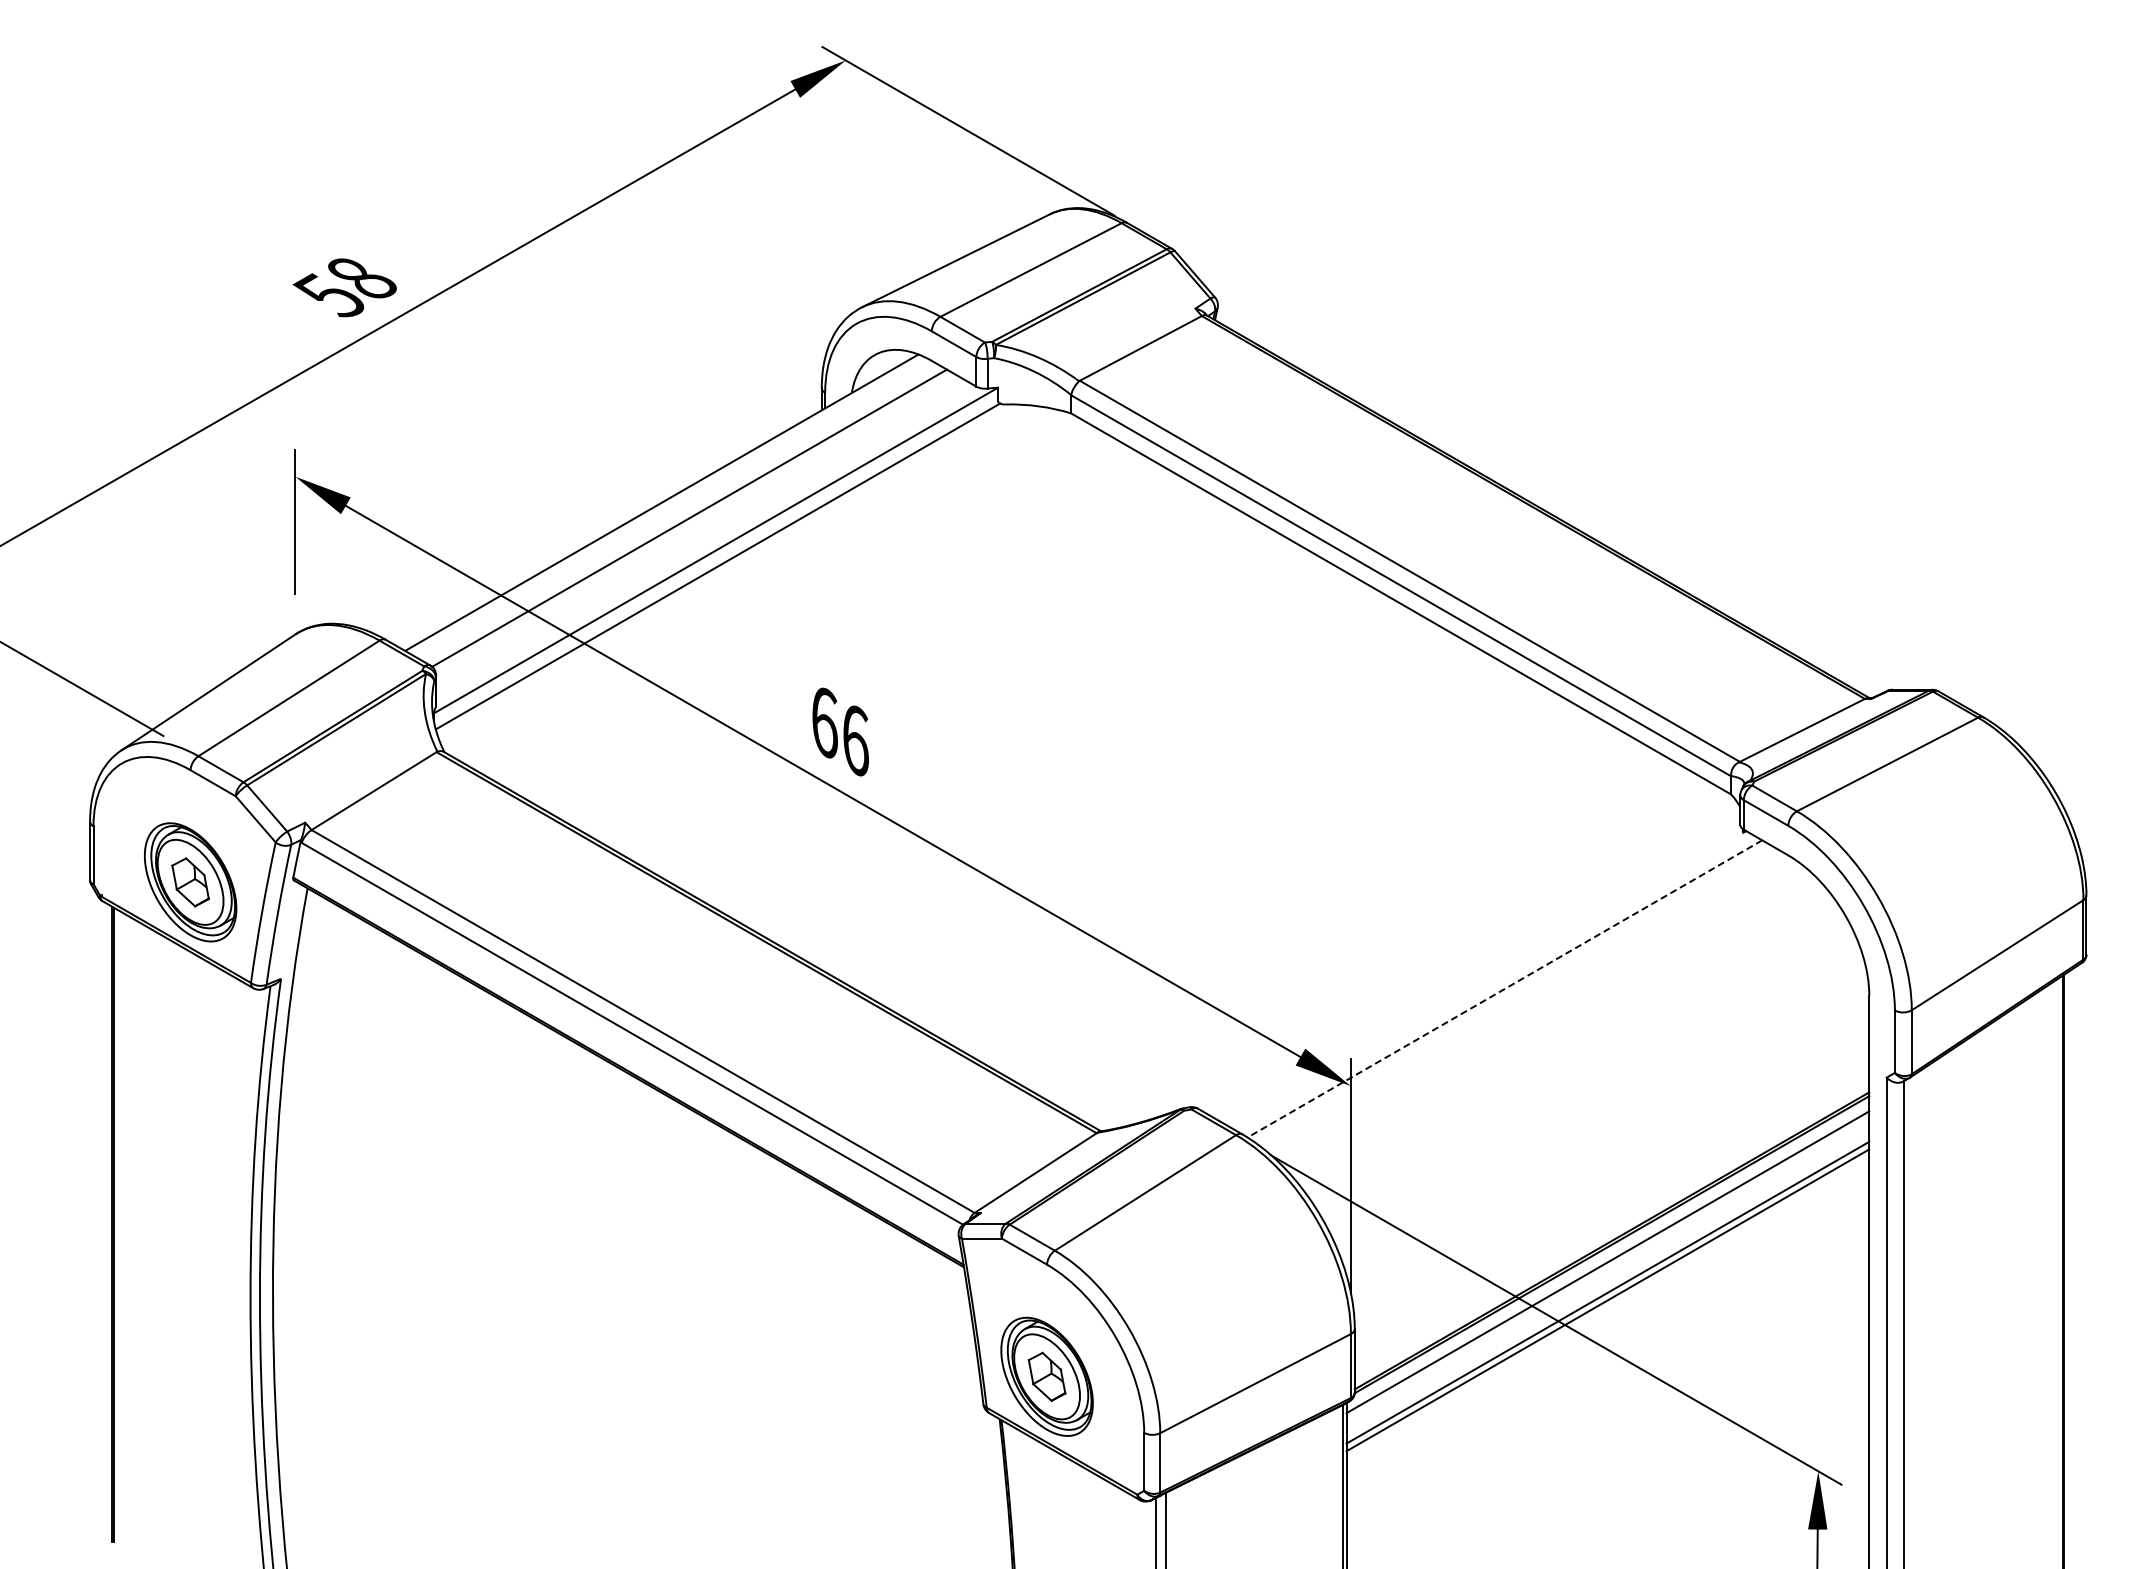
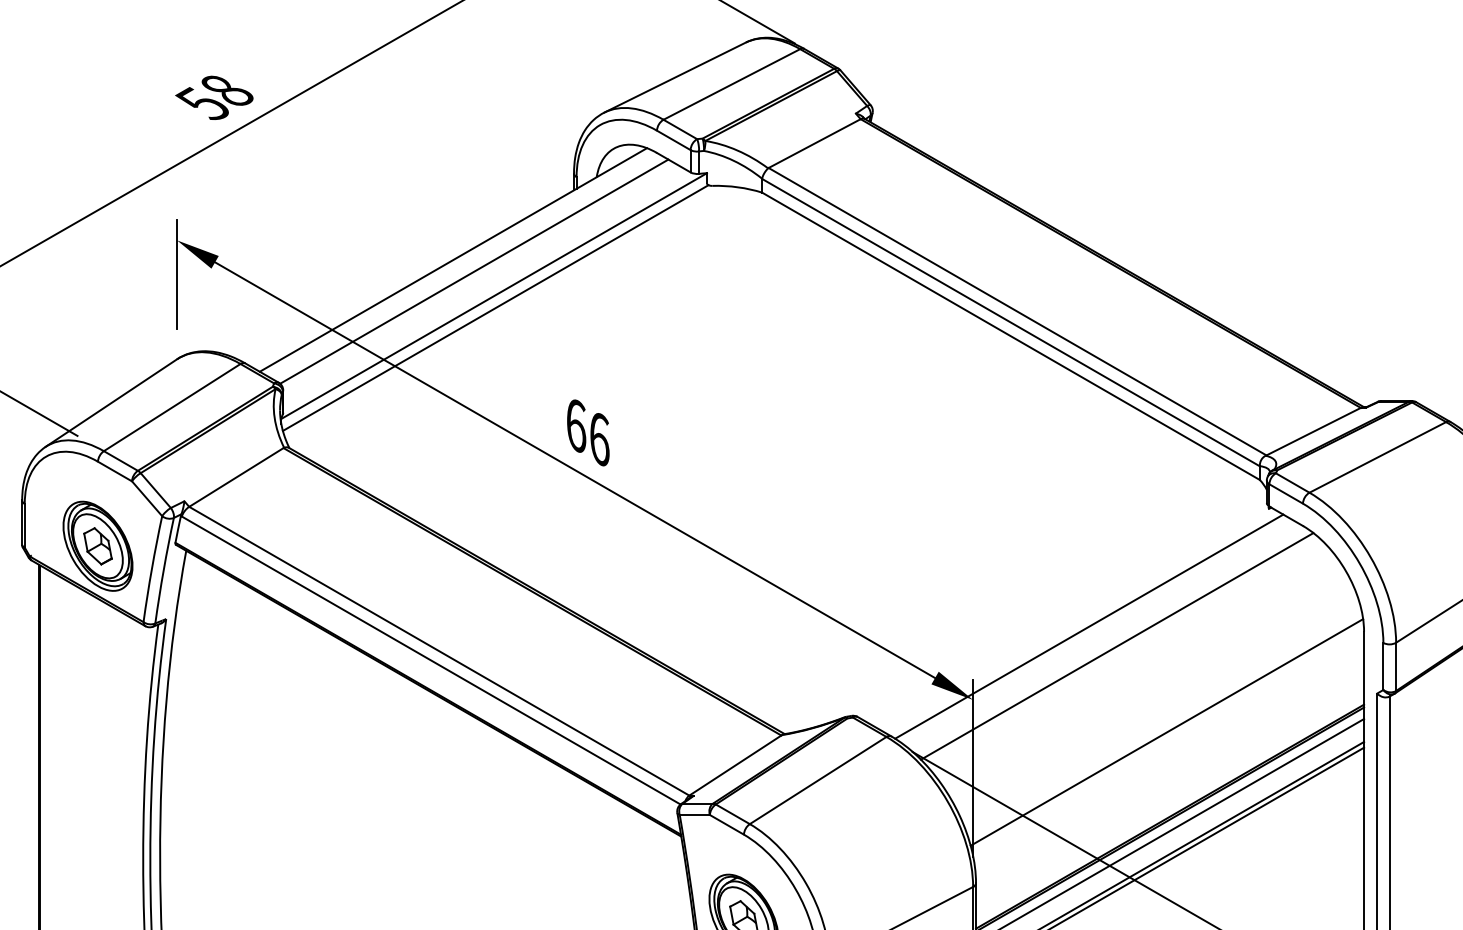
line: (1504, 989) -> (1088, 627), dashed -> solid
line: (1541, 1014) -> (1116, 645), added
line: (1607, 1128) -> (1166, 731), added

